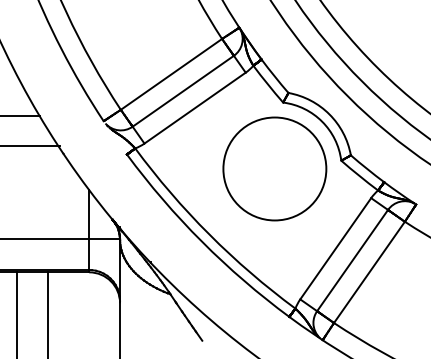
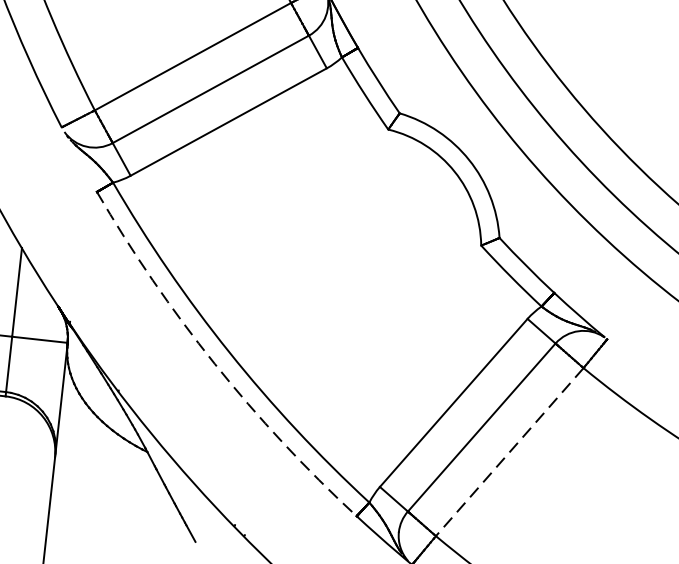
part: (274, 168) -> (359, 246), removed
arc: (202, 241) -> (215, 363), solid -> dashed
line: (369, 272) -> (509, 452), solid -> dashed

